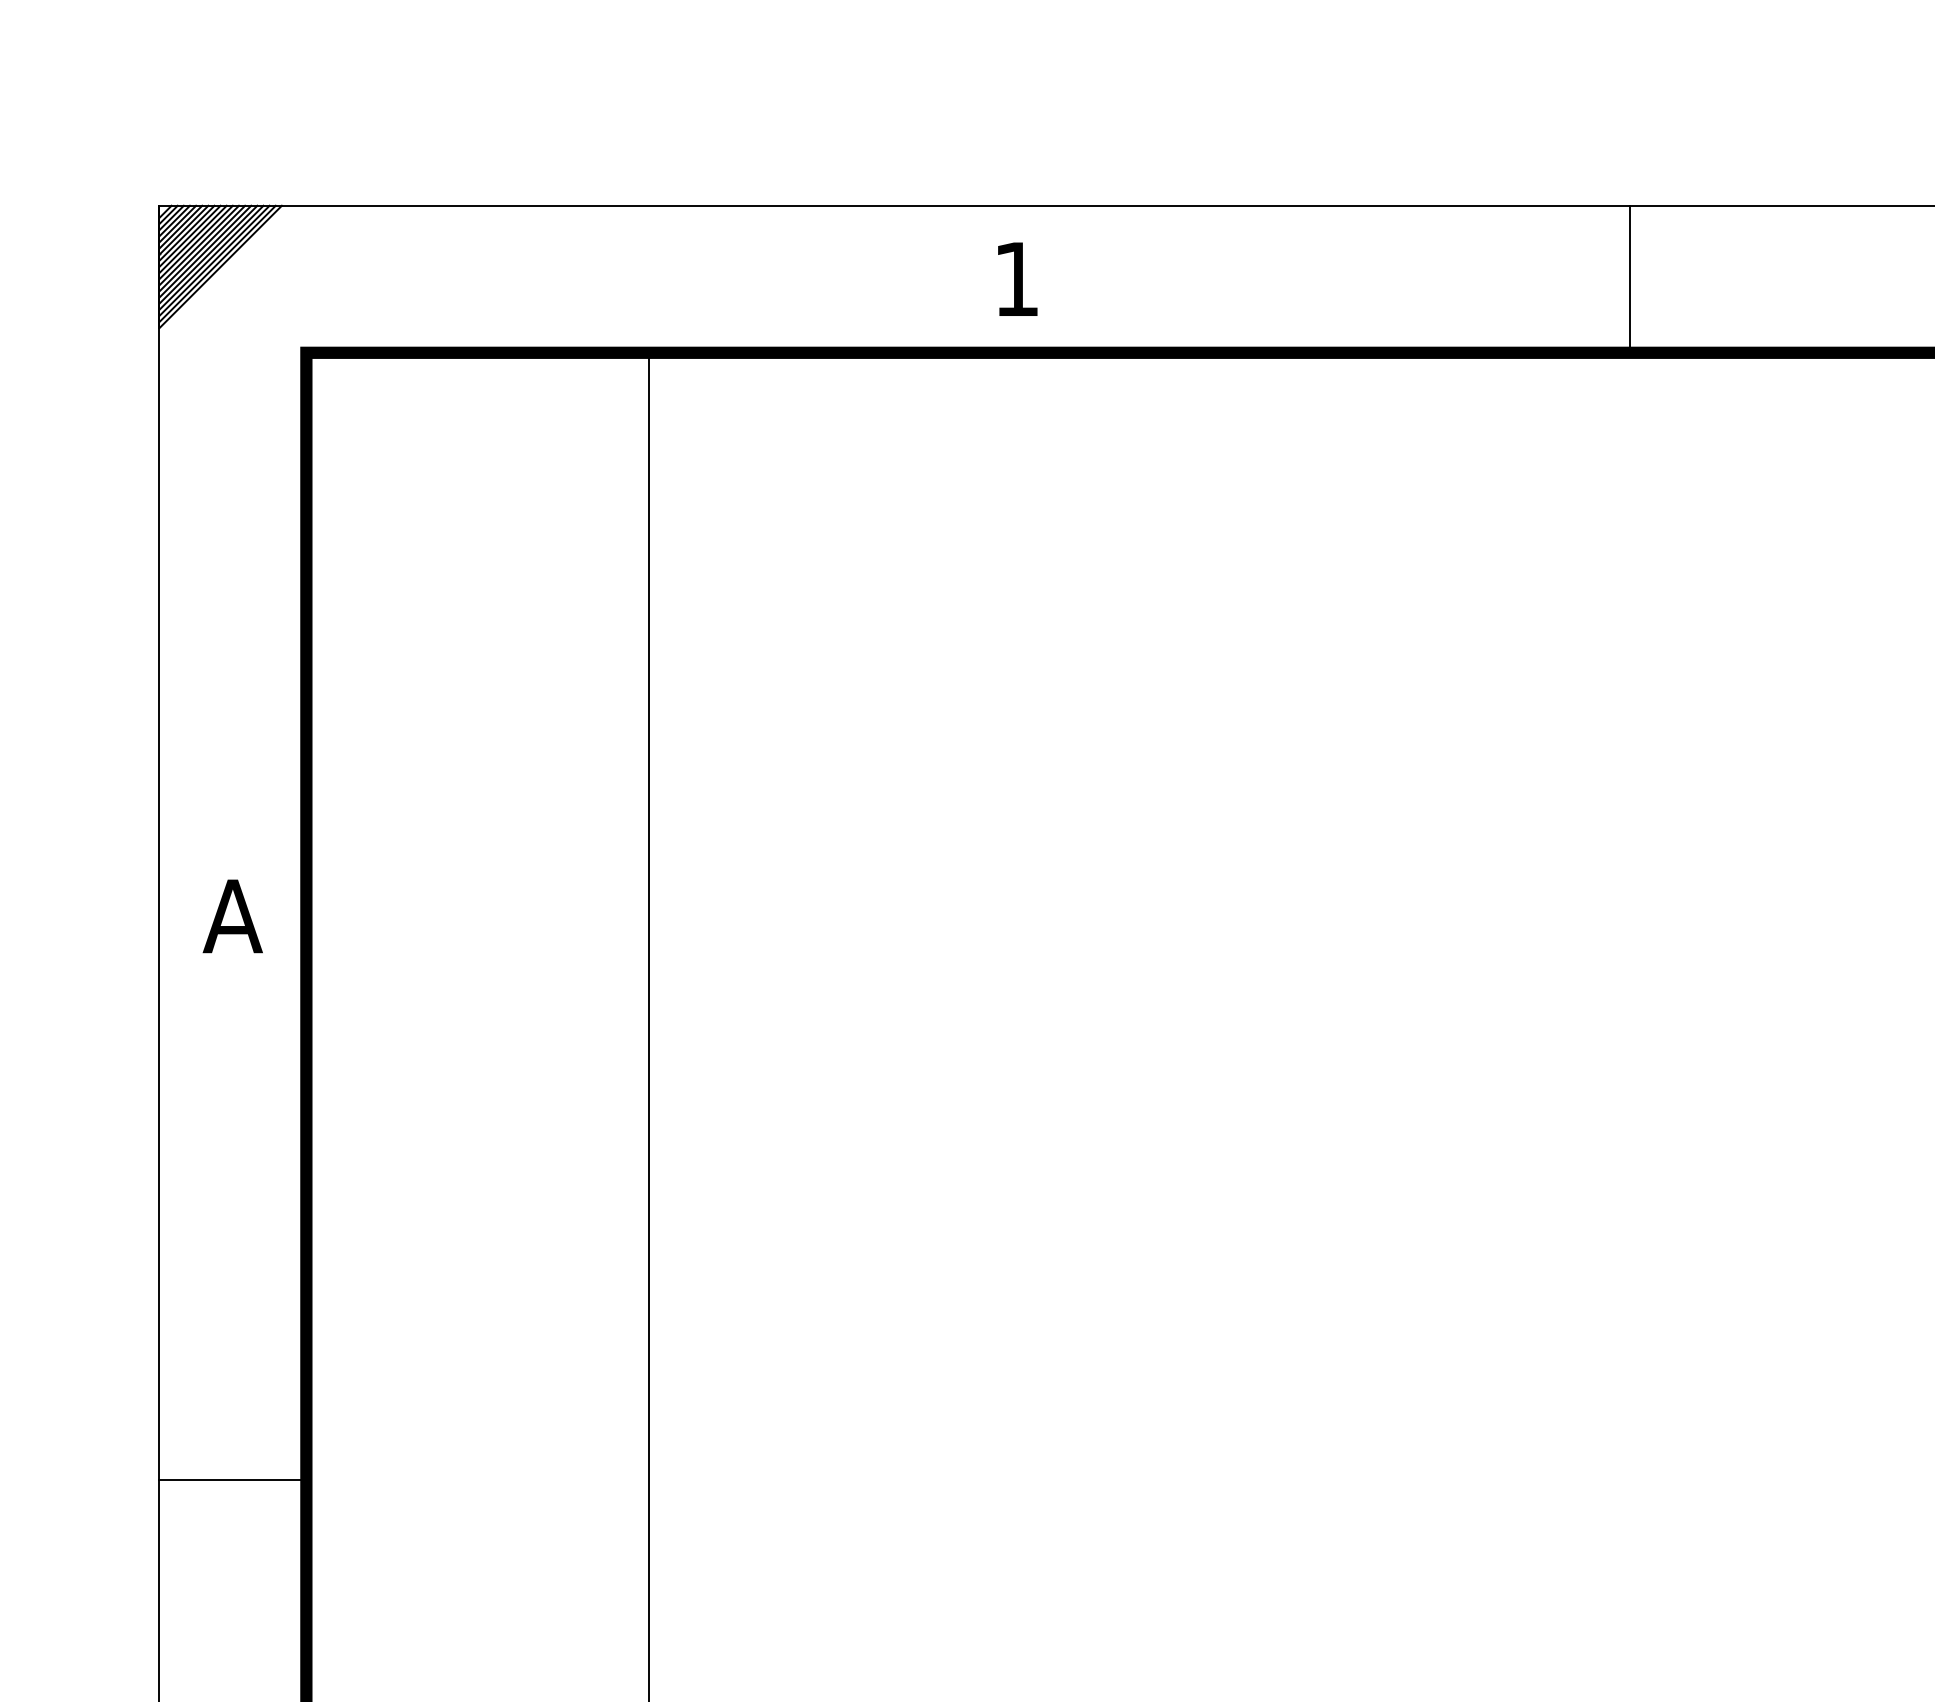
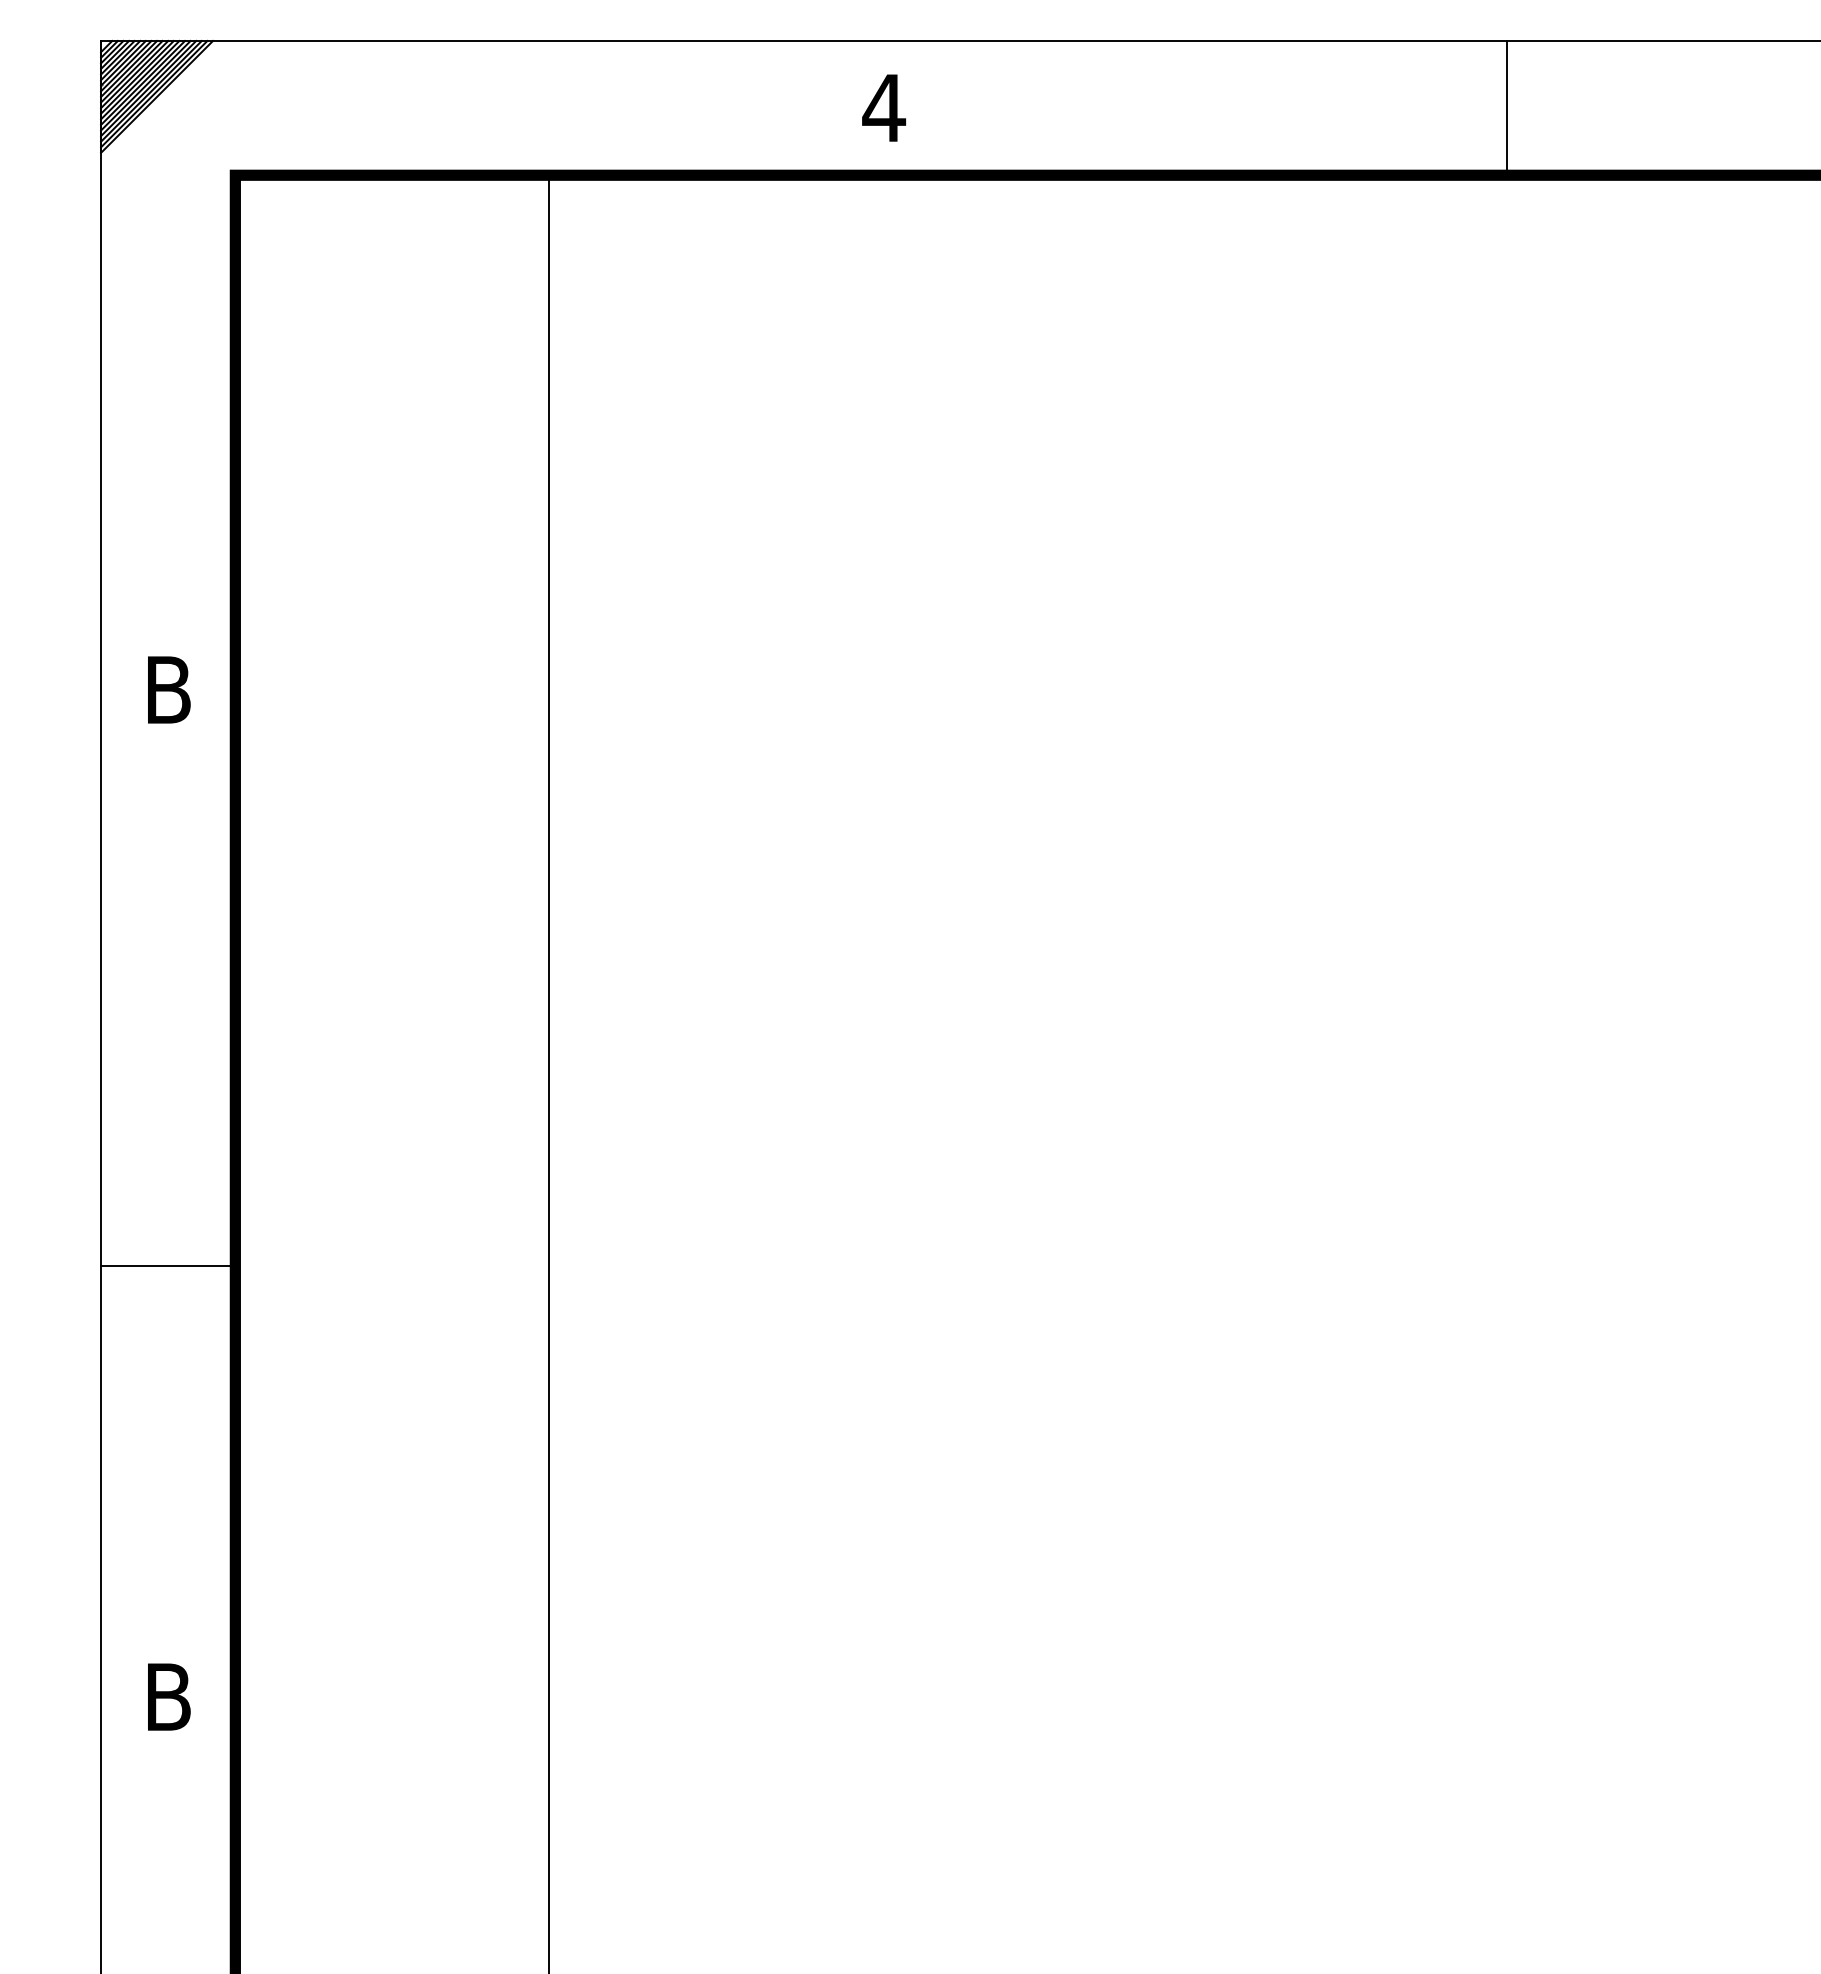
text: (1017, 278) -> (884, 107), 1 -> 4
line: (1629, 278) -> (1506, 107), moved
text: (232, 915) -> (167, 689), A -> B
line: (233, 1479) -> (168, 1265), moved

